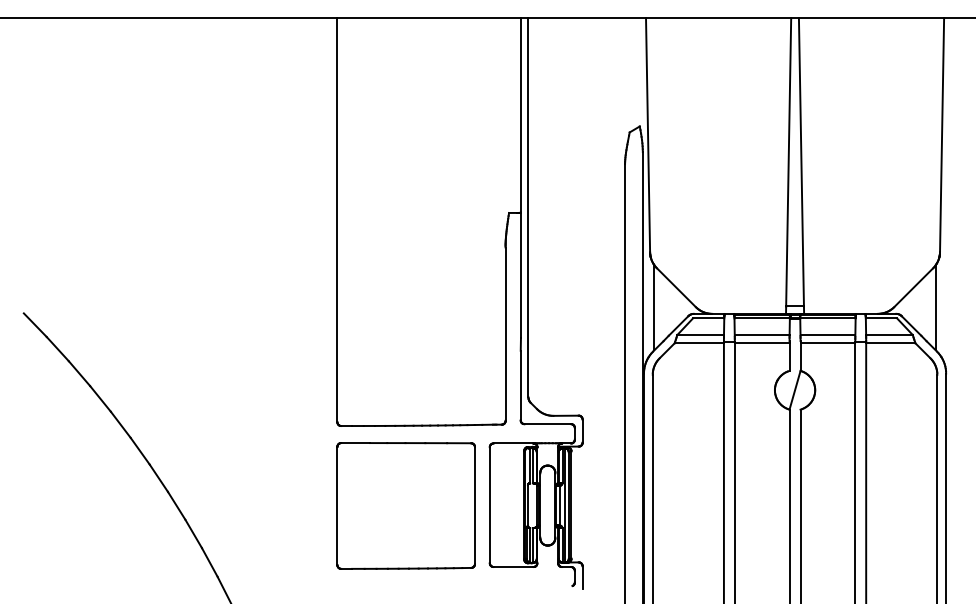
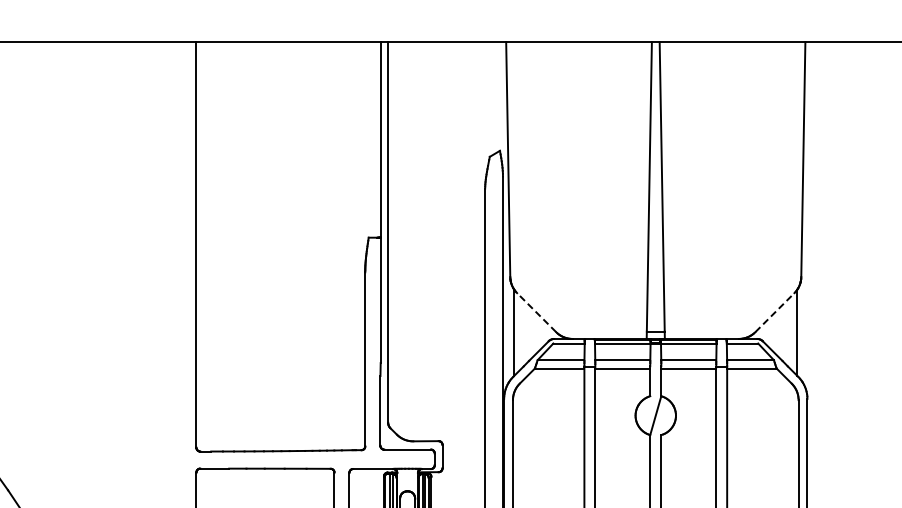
line: (676, 287) -> (536, 312), solid -> dashed
line: (913, 287) -> (774, 312), solid -> dashed

